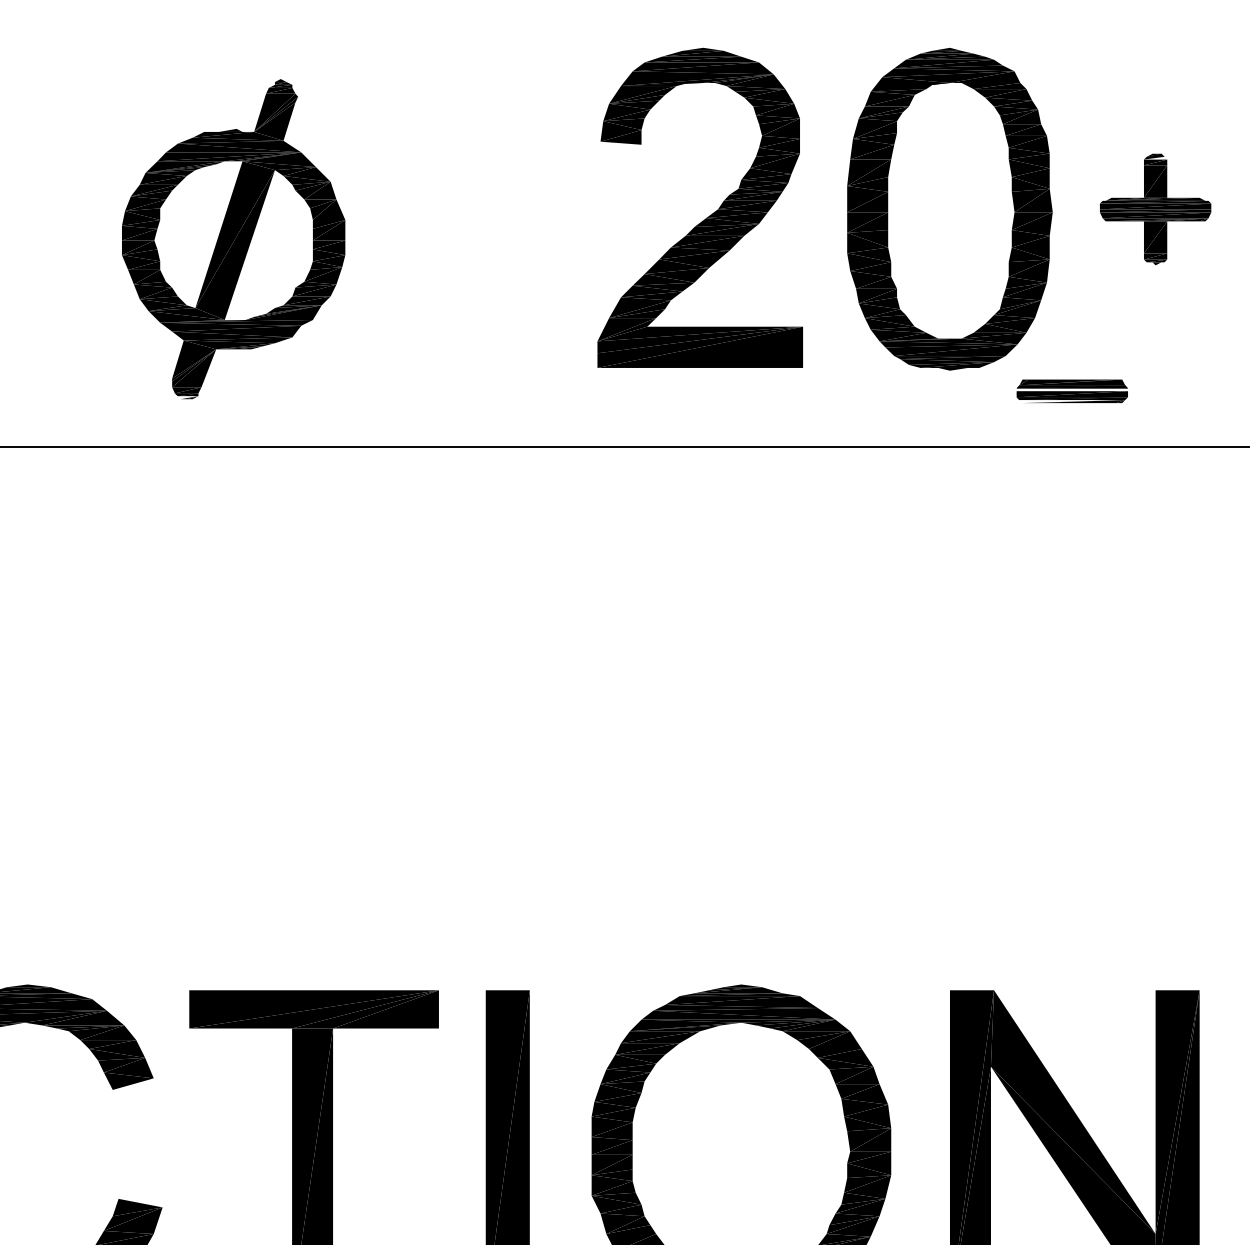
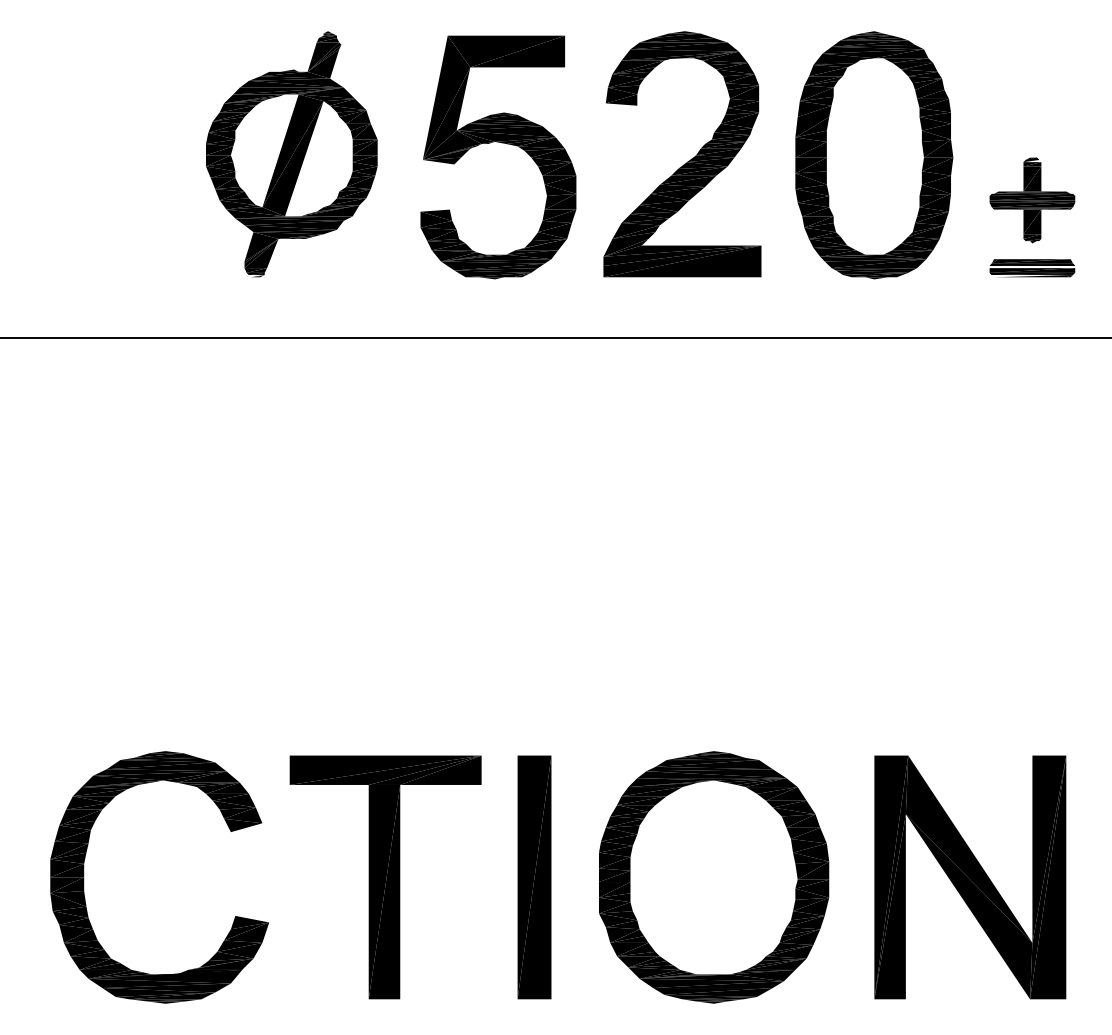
part: (464, 193) -> (501, 143), added
part: (1155, 209) -> (1032, 200), moved
part: (233, 239) -> (291, 154), moved
part: (1072, 391) -> (1032, 268), moved

